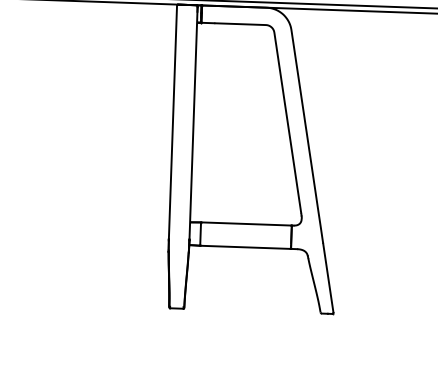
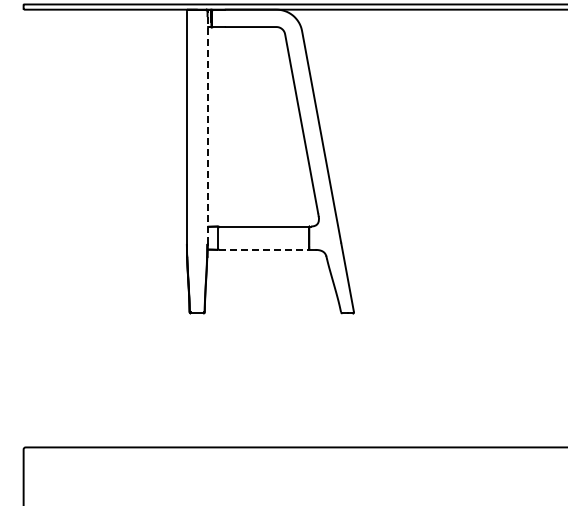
line: (193, 123) -> (207, 127), solid -> dashed
line: (245, 246) -> (263, 249), solid -> dashed

